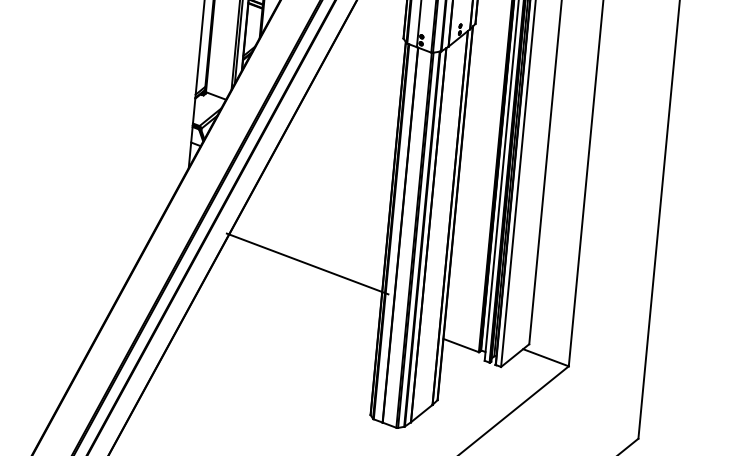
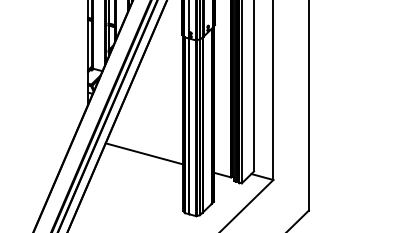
line: (307, 263) -> (144, 153), moved

